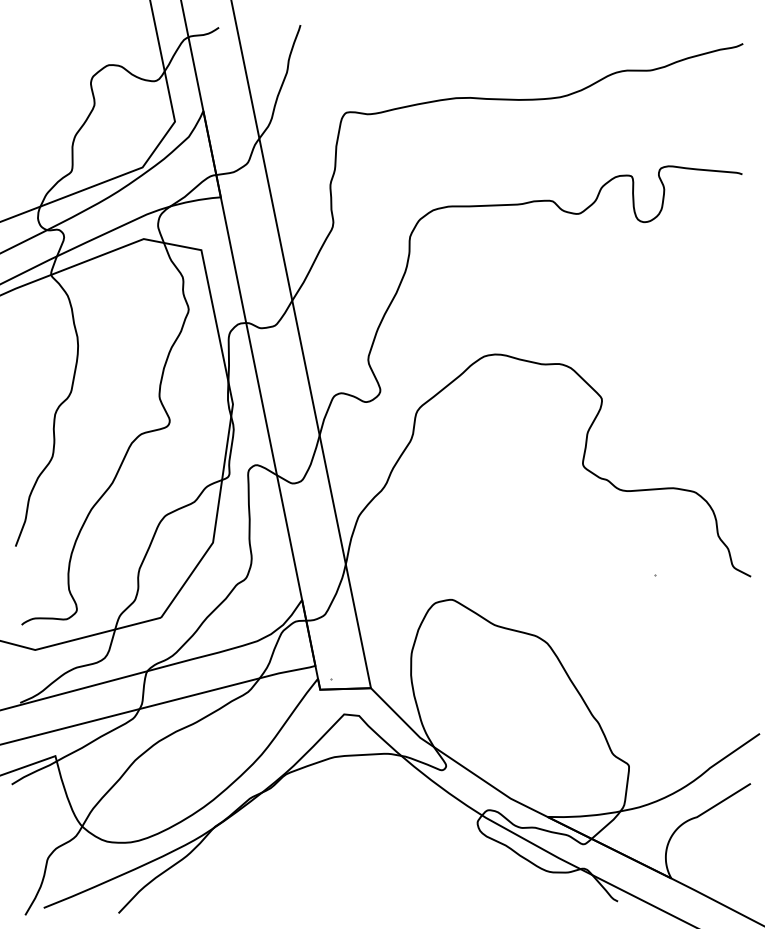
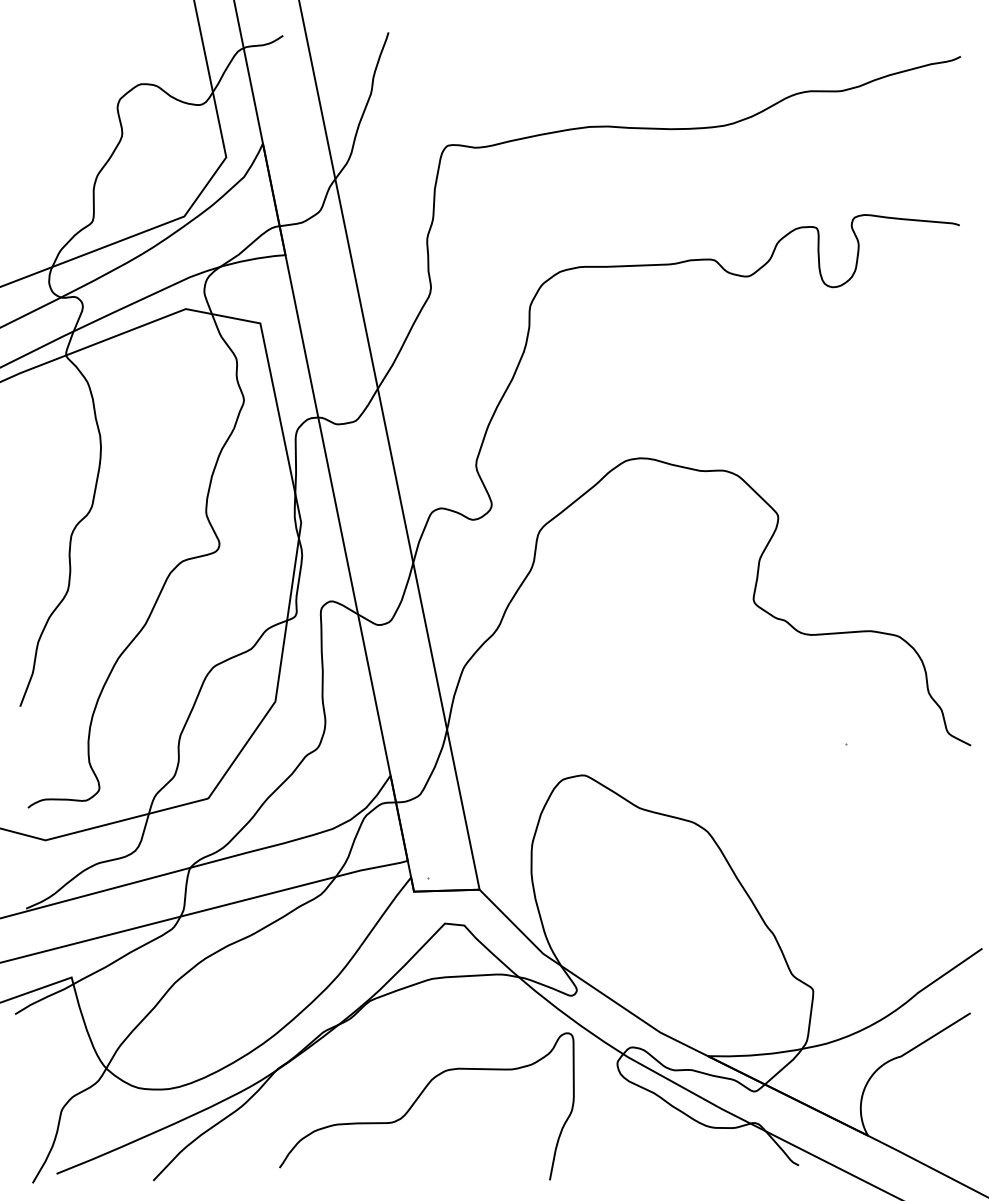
curve: (322, 852) -> (416, 1102), added

